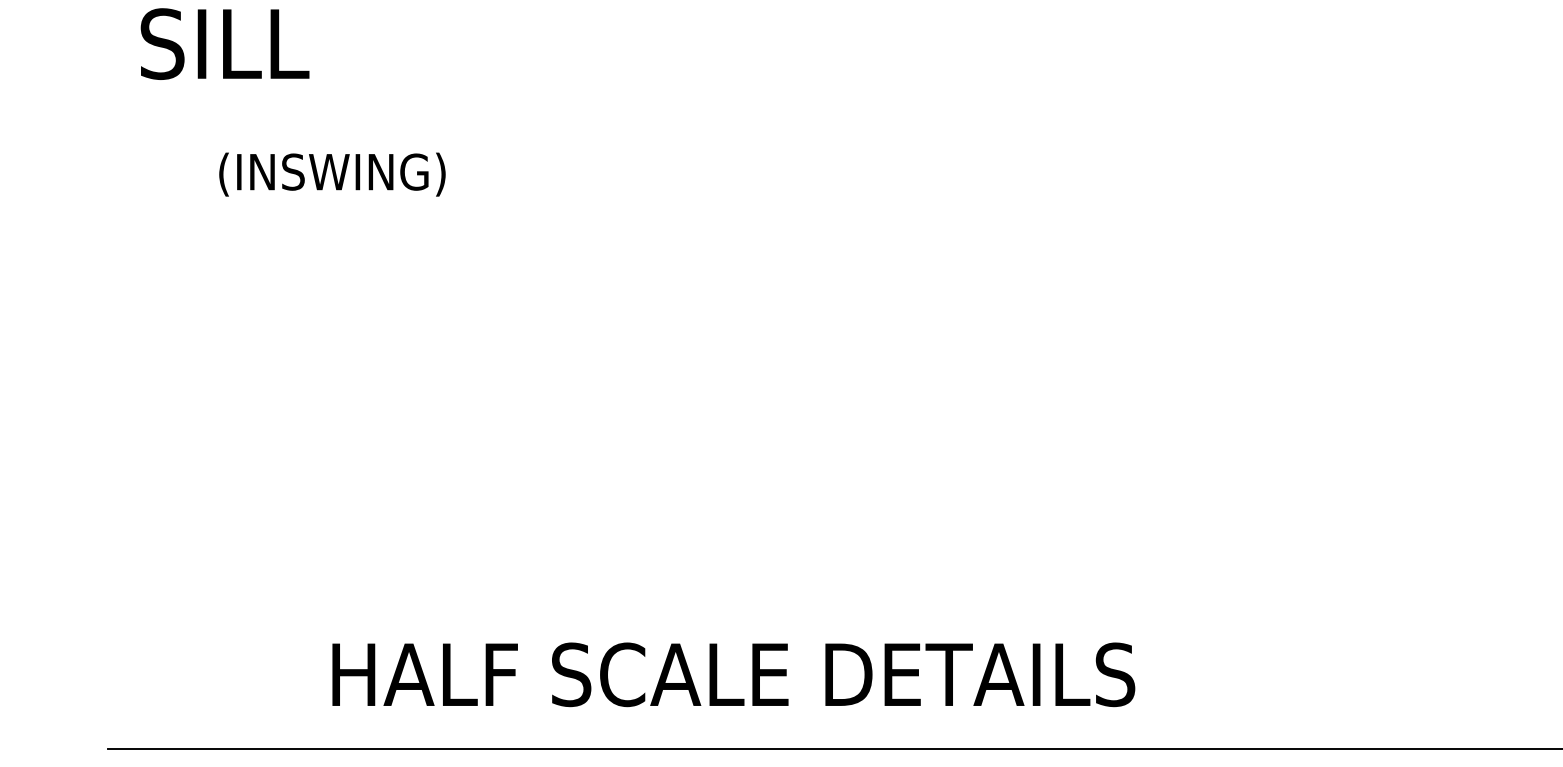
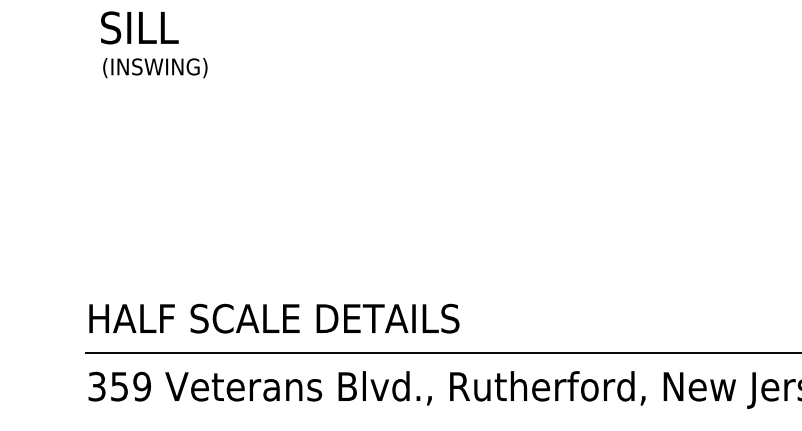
text: (332, 175) -> (155, 68), moved
text: (733, 674) -> (274, 318), moved

